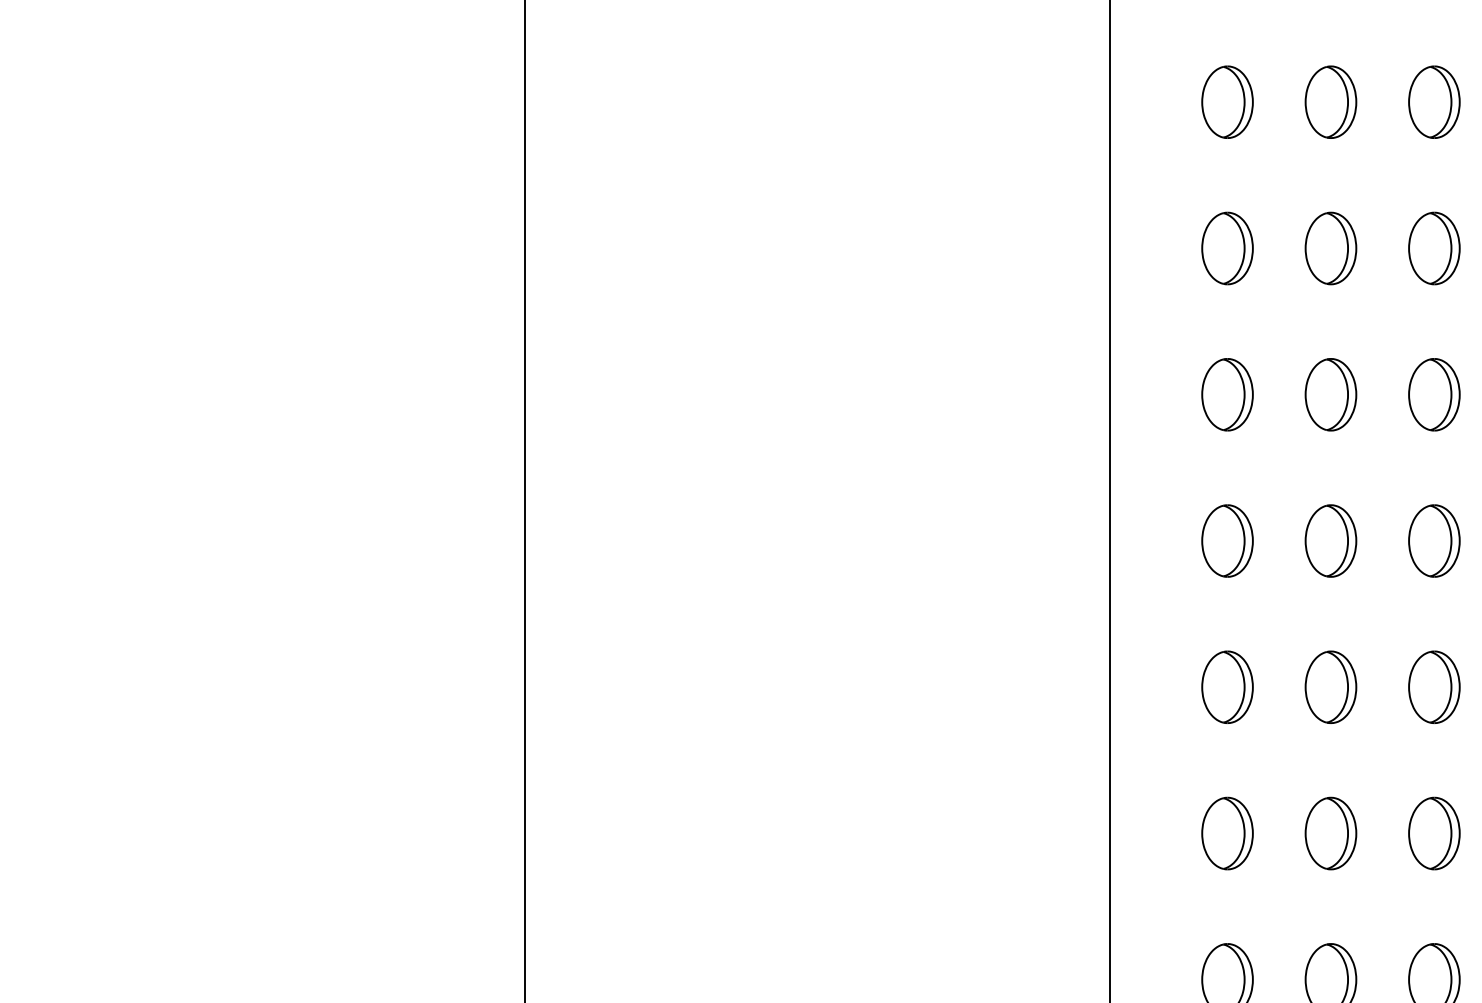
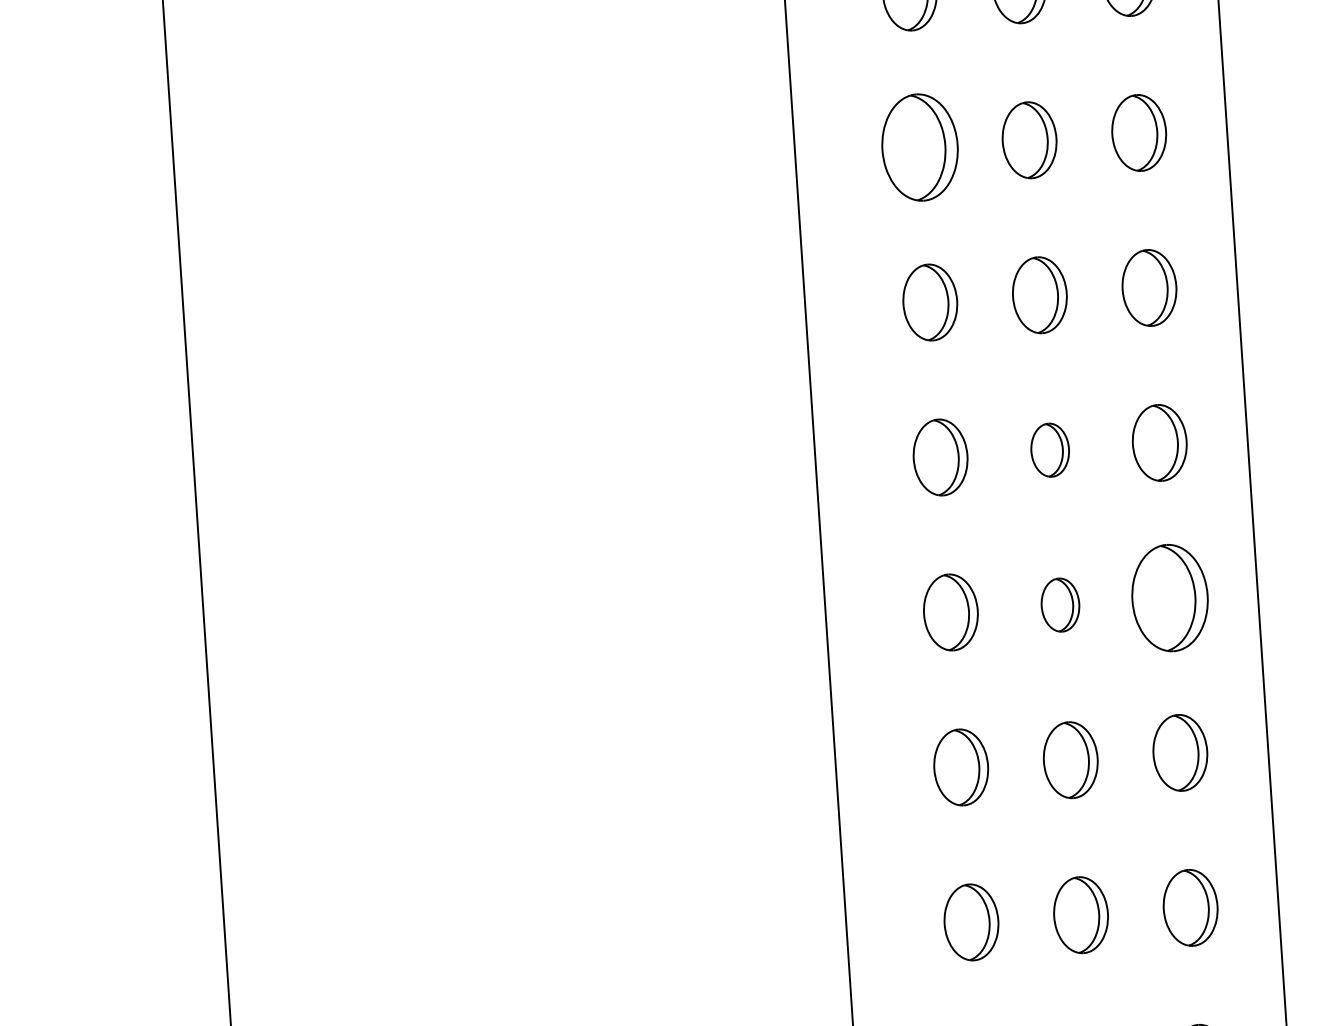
part: (1227, 248) -> (919, 147), size x1.4
part: (1330, 540) -> (1049, 449), size x0.7
part: (1330, 686) -> (1059, 604), size x0.7
part: (1434, 686) -> (1170, 597), size x1.4

